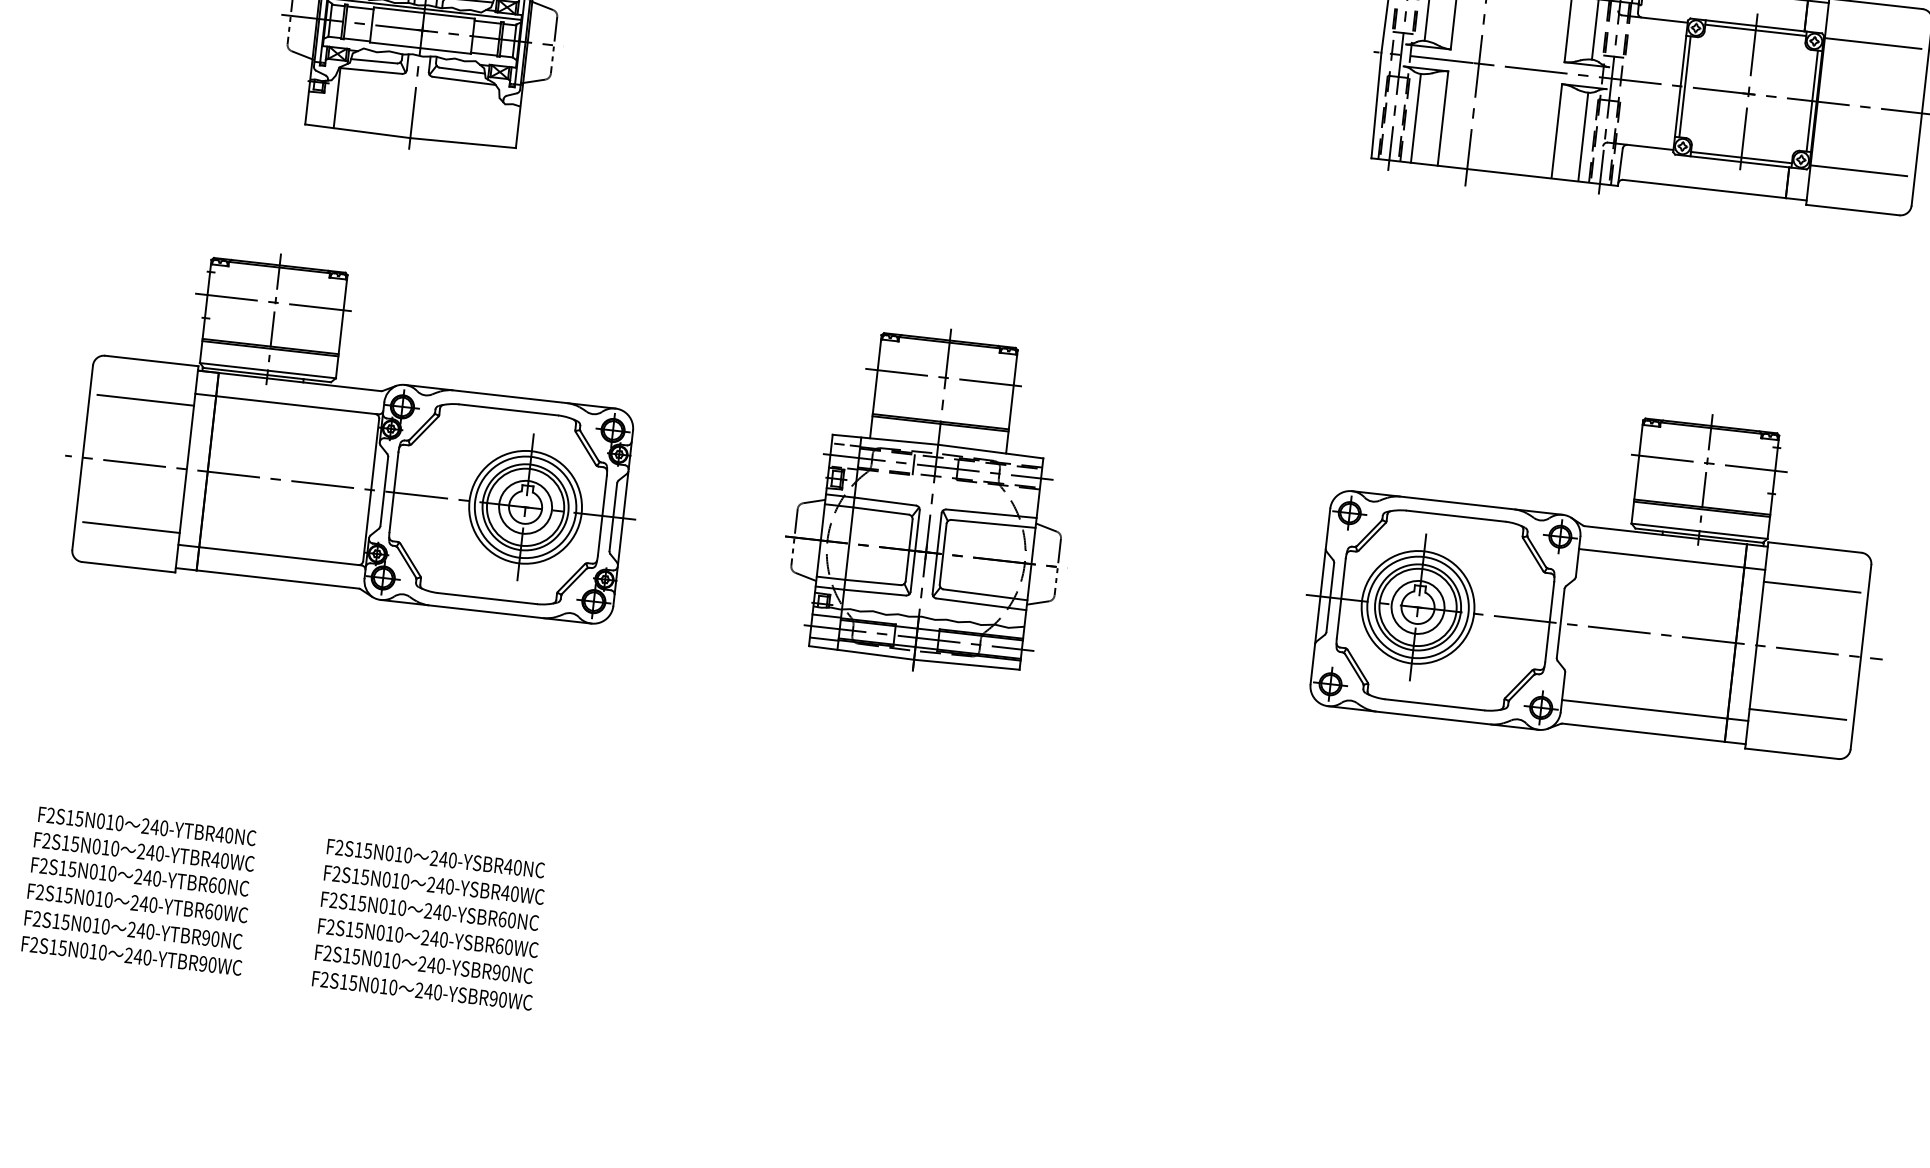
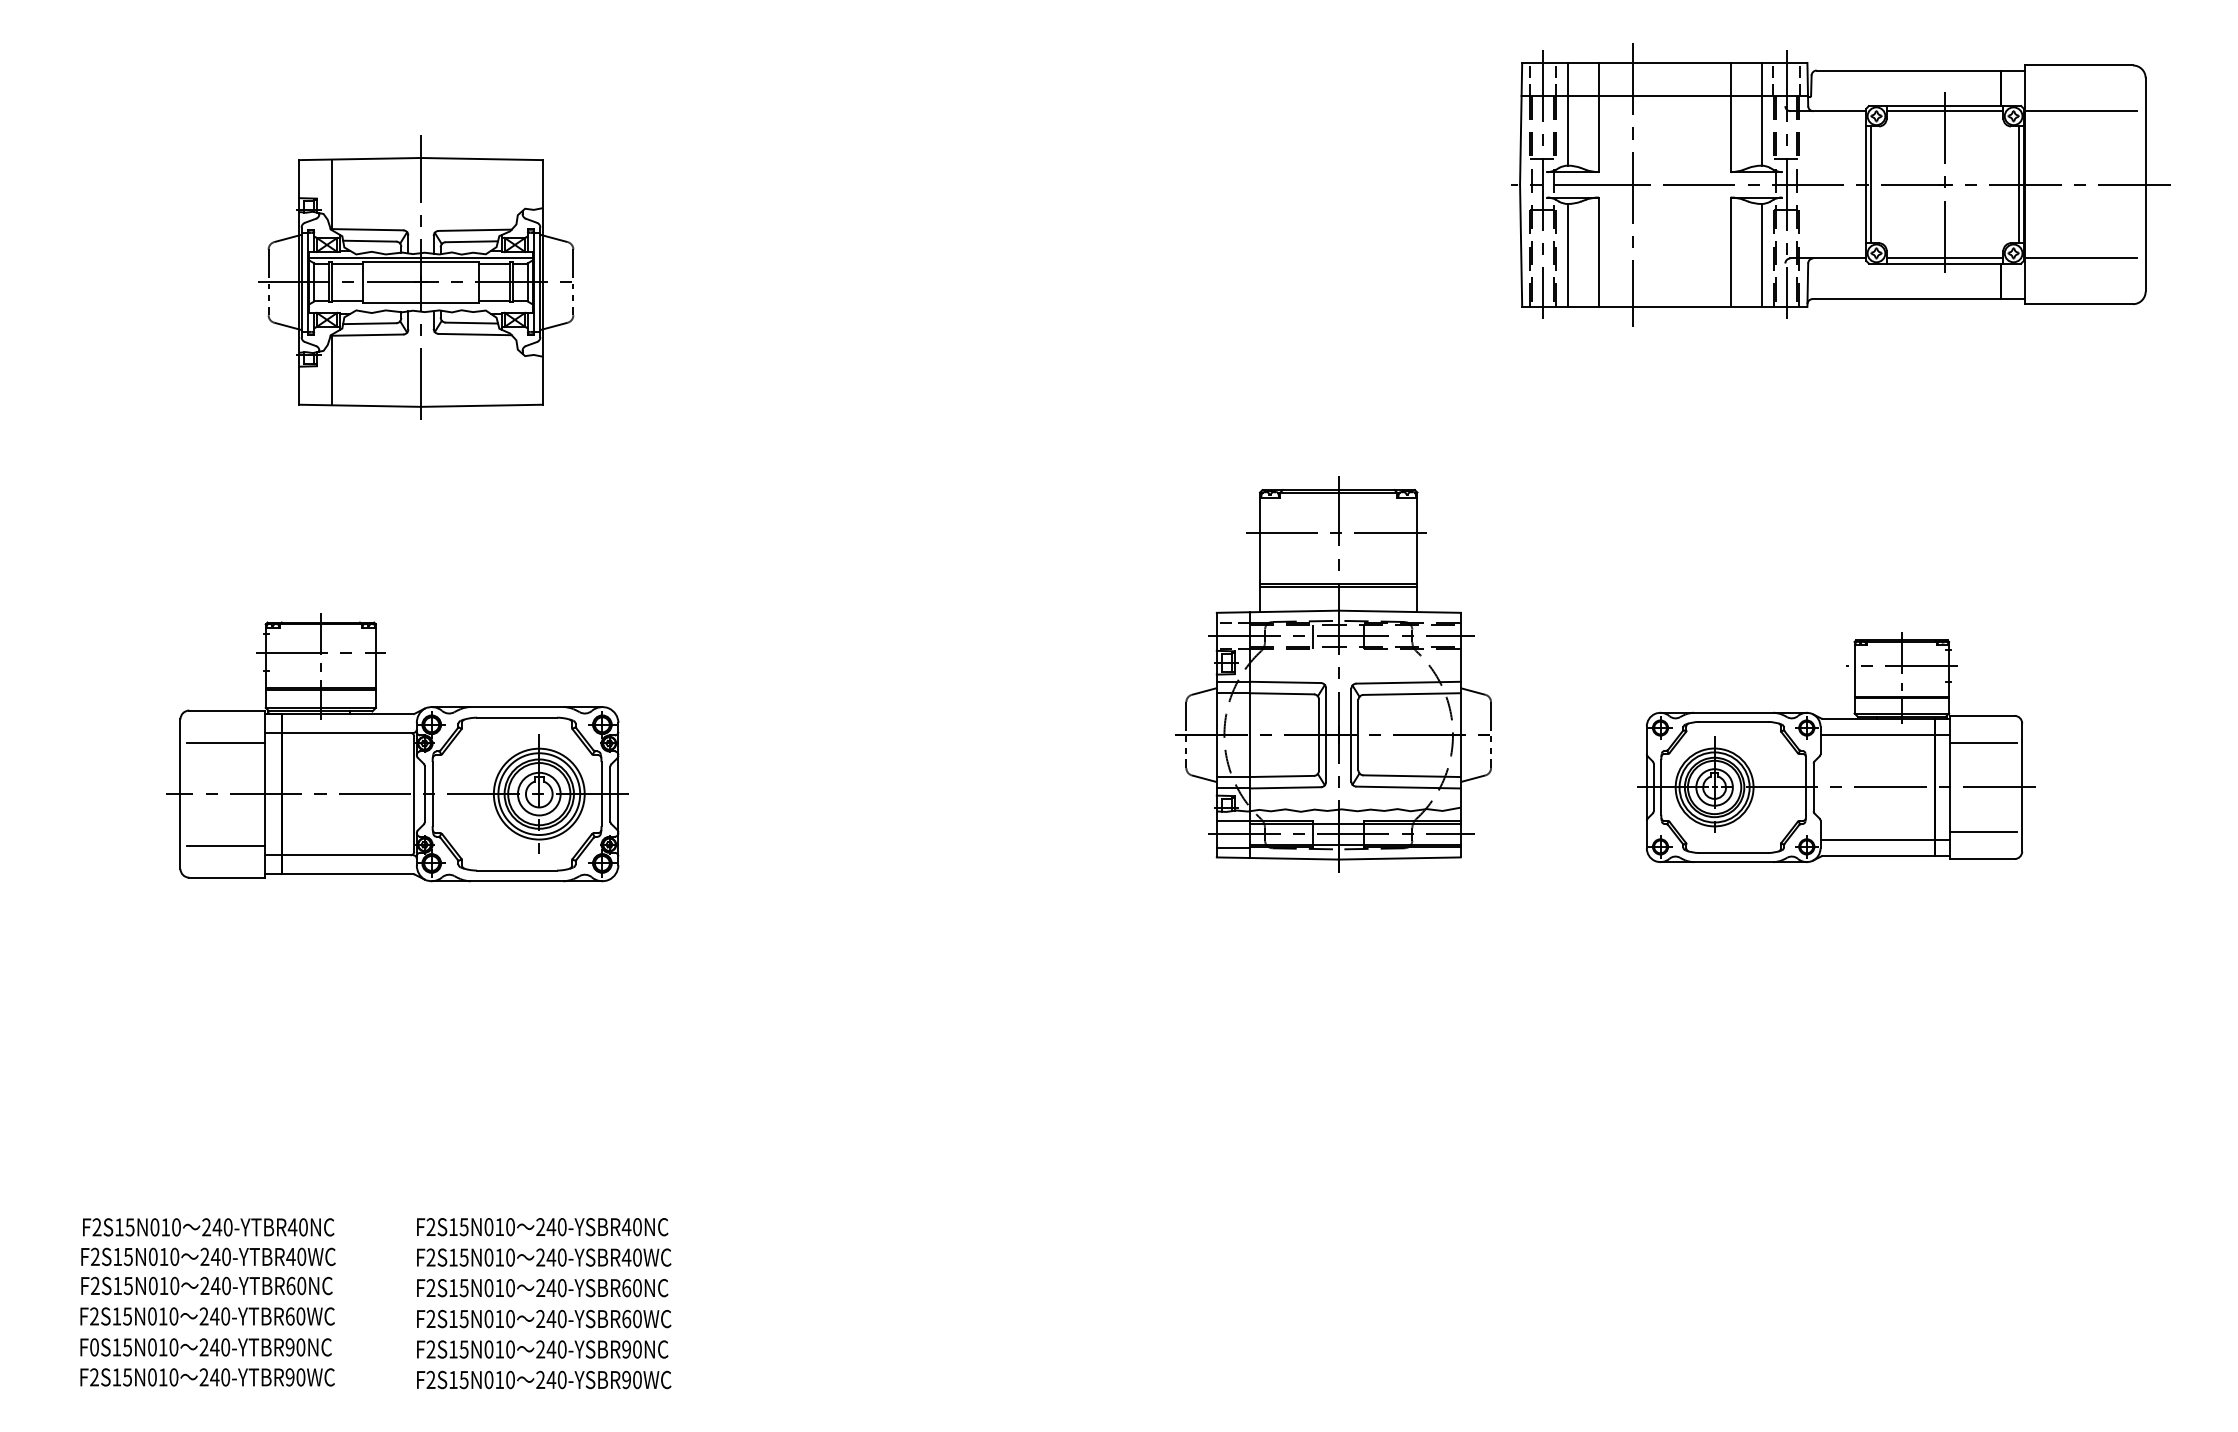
part: (357, 430) -> (397, 747), size x0.7
part: (927, 499) -> (1333, 674), moved
part: (1600, 569) -> (1836, 747), size x0.6
text: (37, 919) -> (94, 1347), F2S15N010 -> F0S15N010

